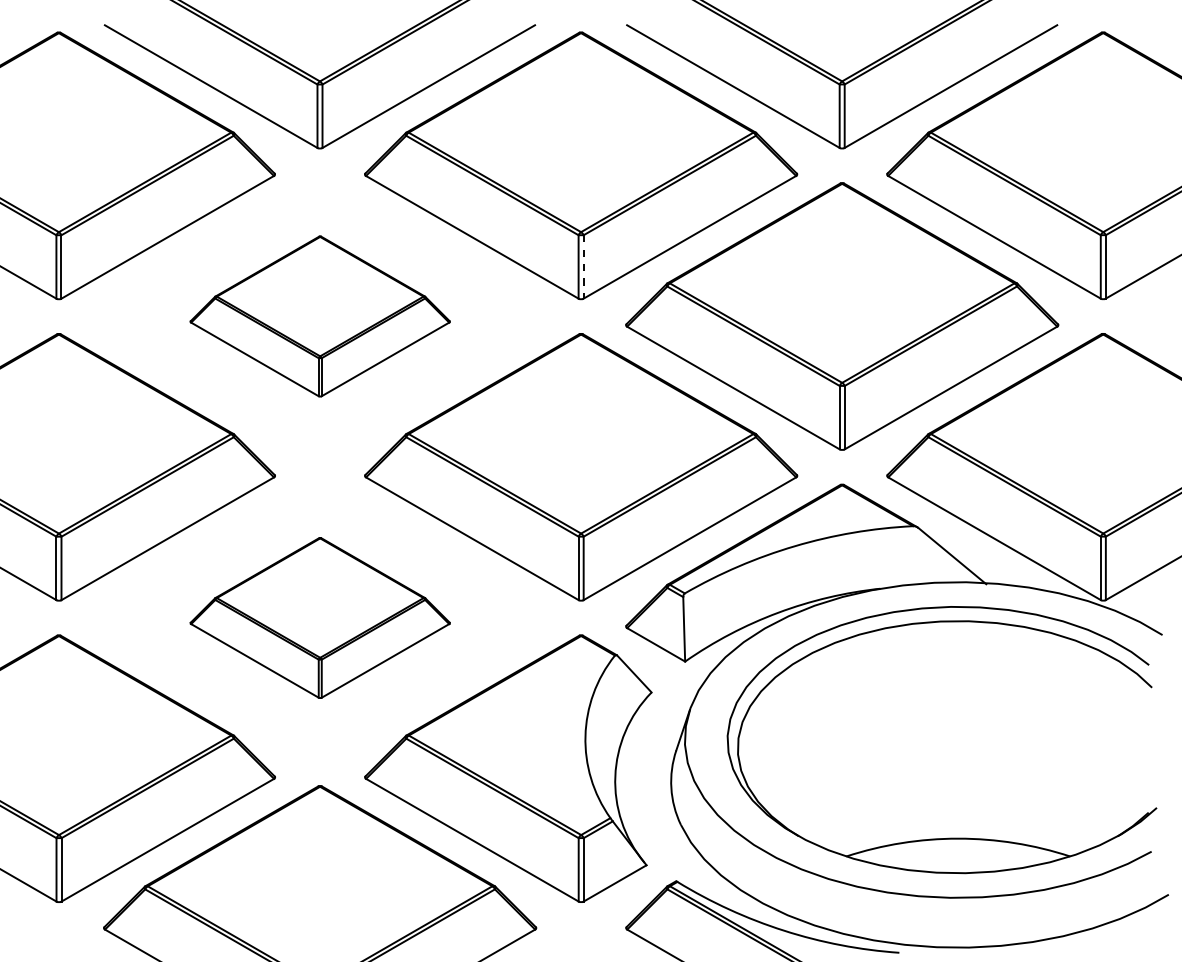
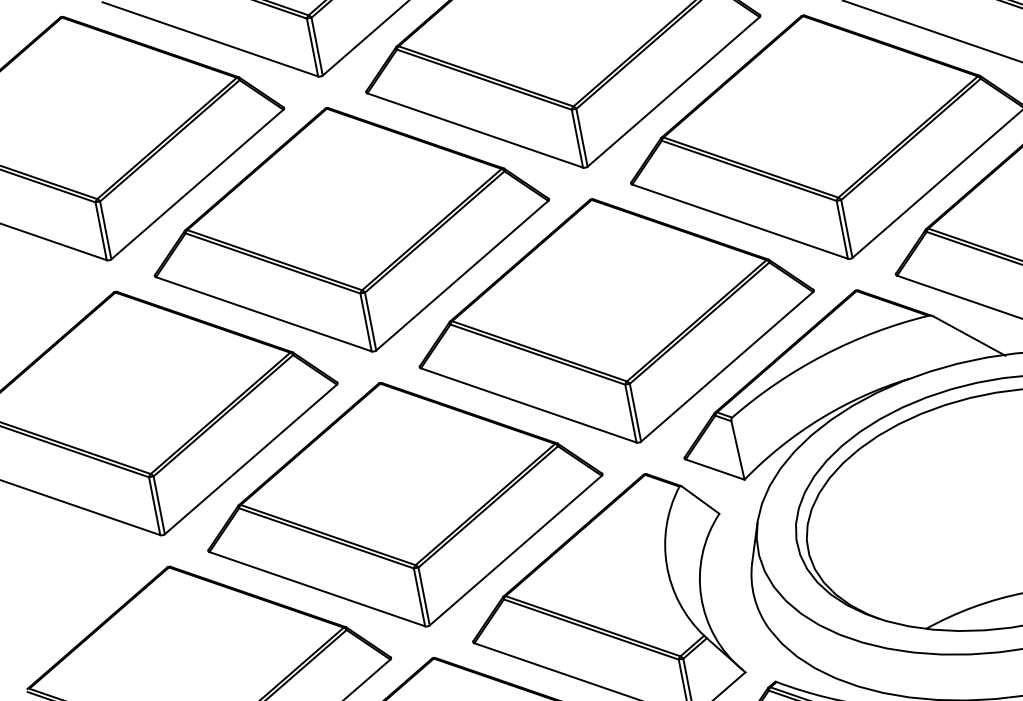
line: (583, 266) -> (581, 137), dashed -> solid
part: (320, 316) -> (350, 229), size x1.67
part: (320, 617) -> (404, 504), size x1.67

